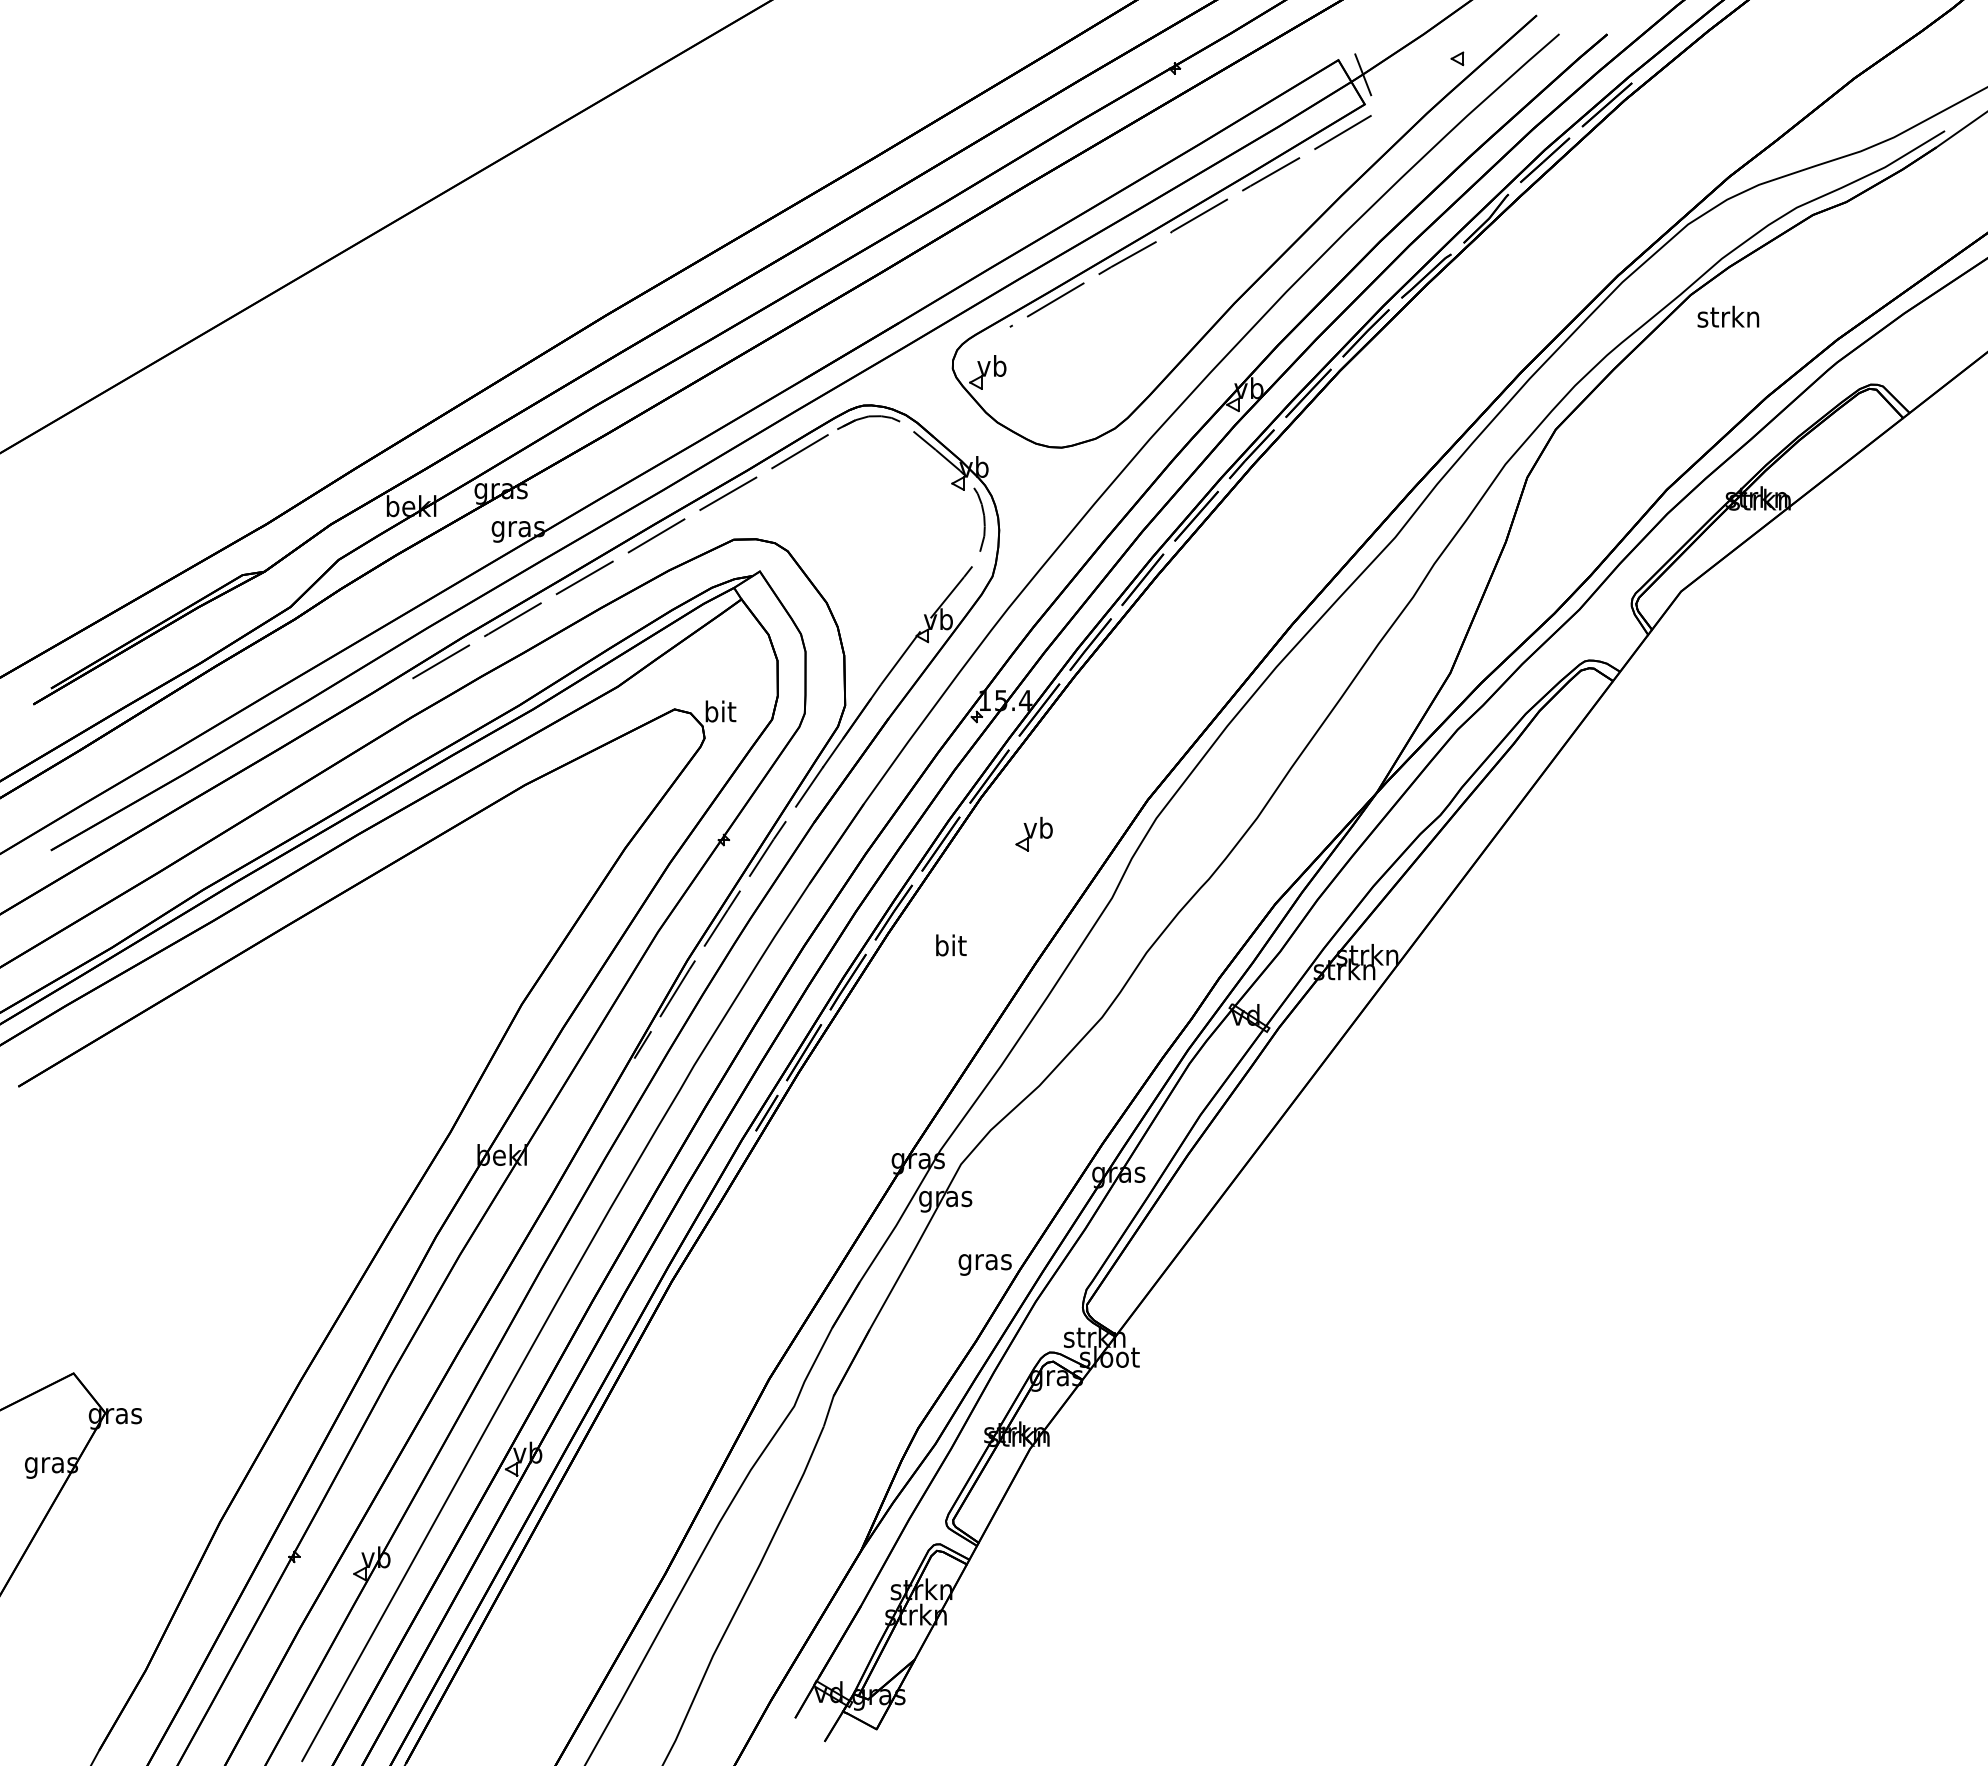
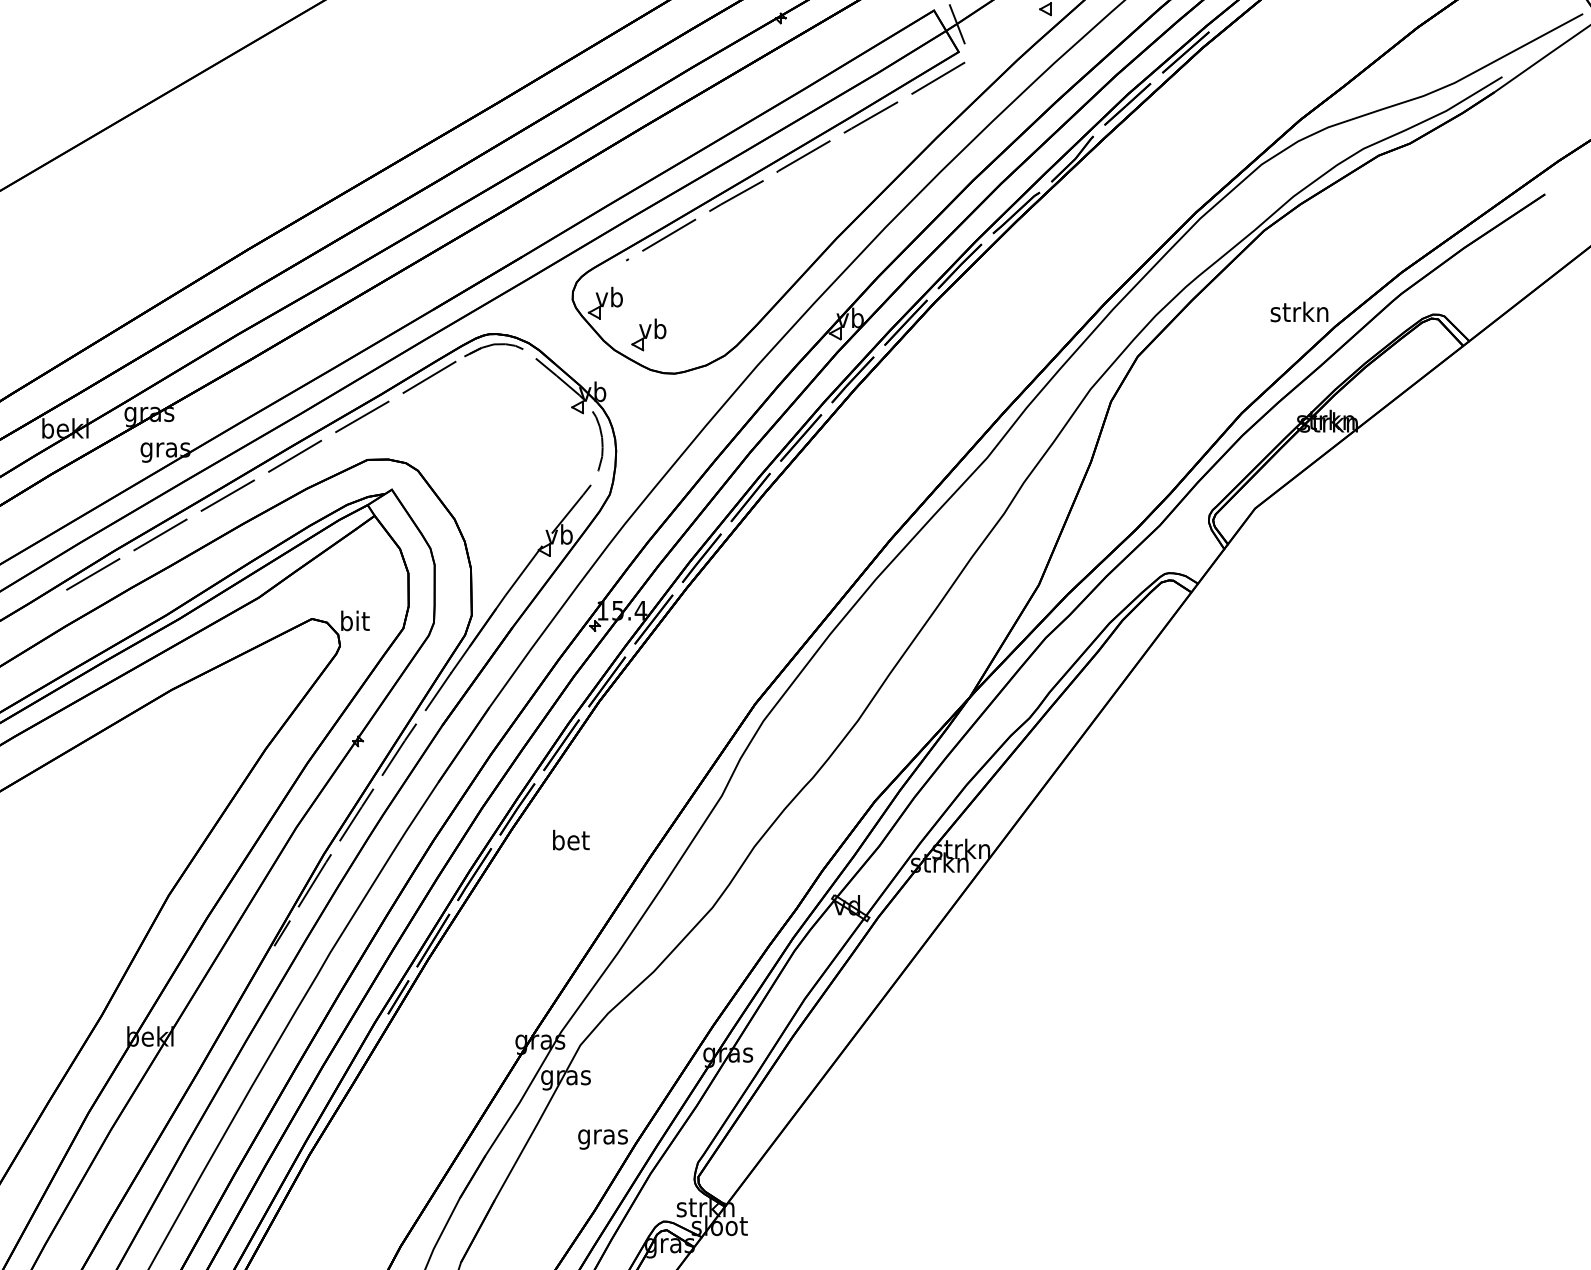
text: (1728, 316) -> (1299, 311), moved
part: (1033, 833) -> (648, 334), moved
text: (950, 945) -> (570, 840), bit -> bet

